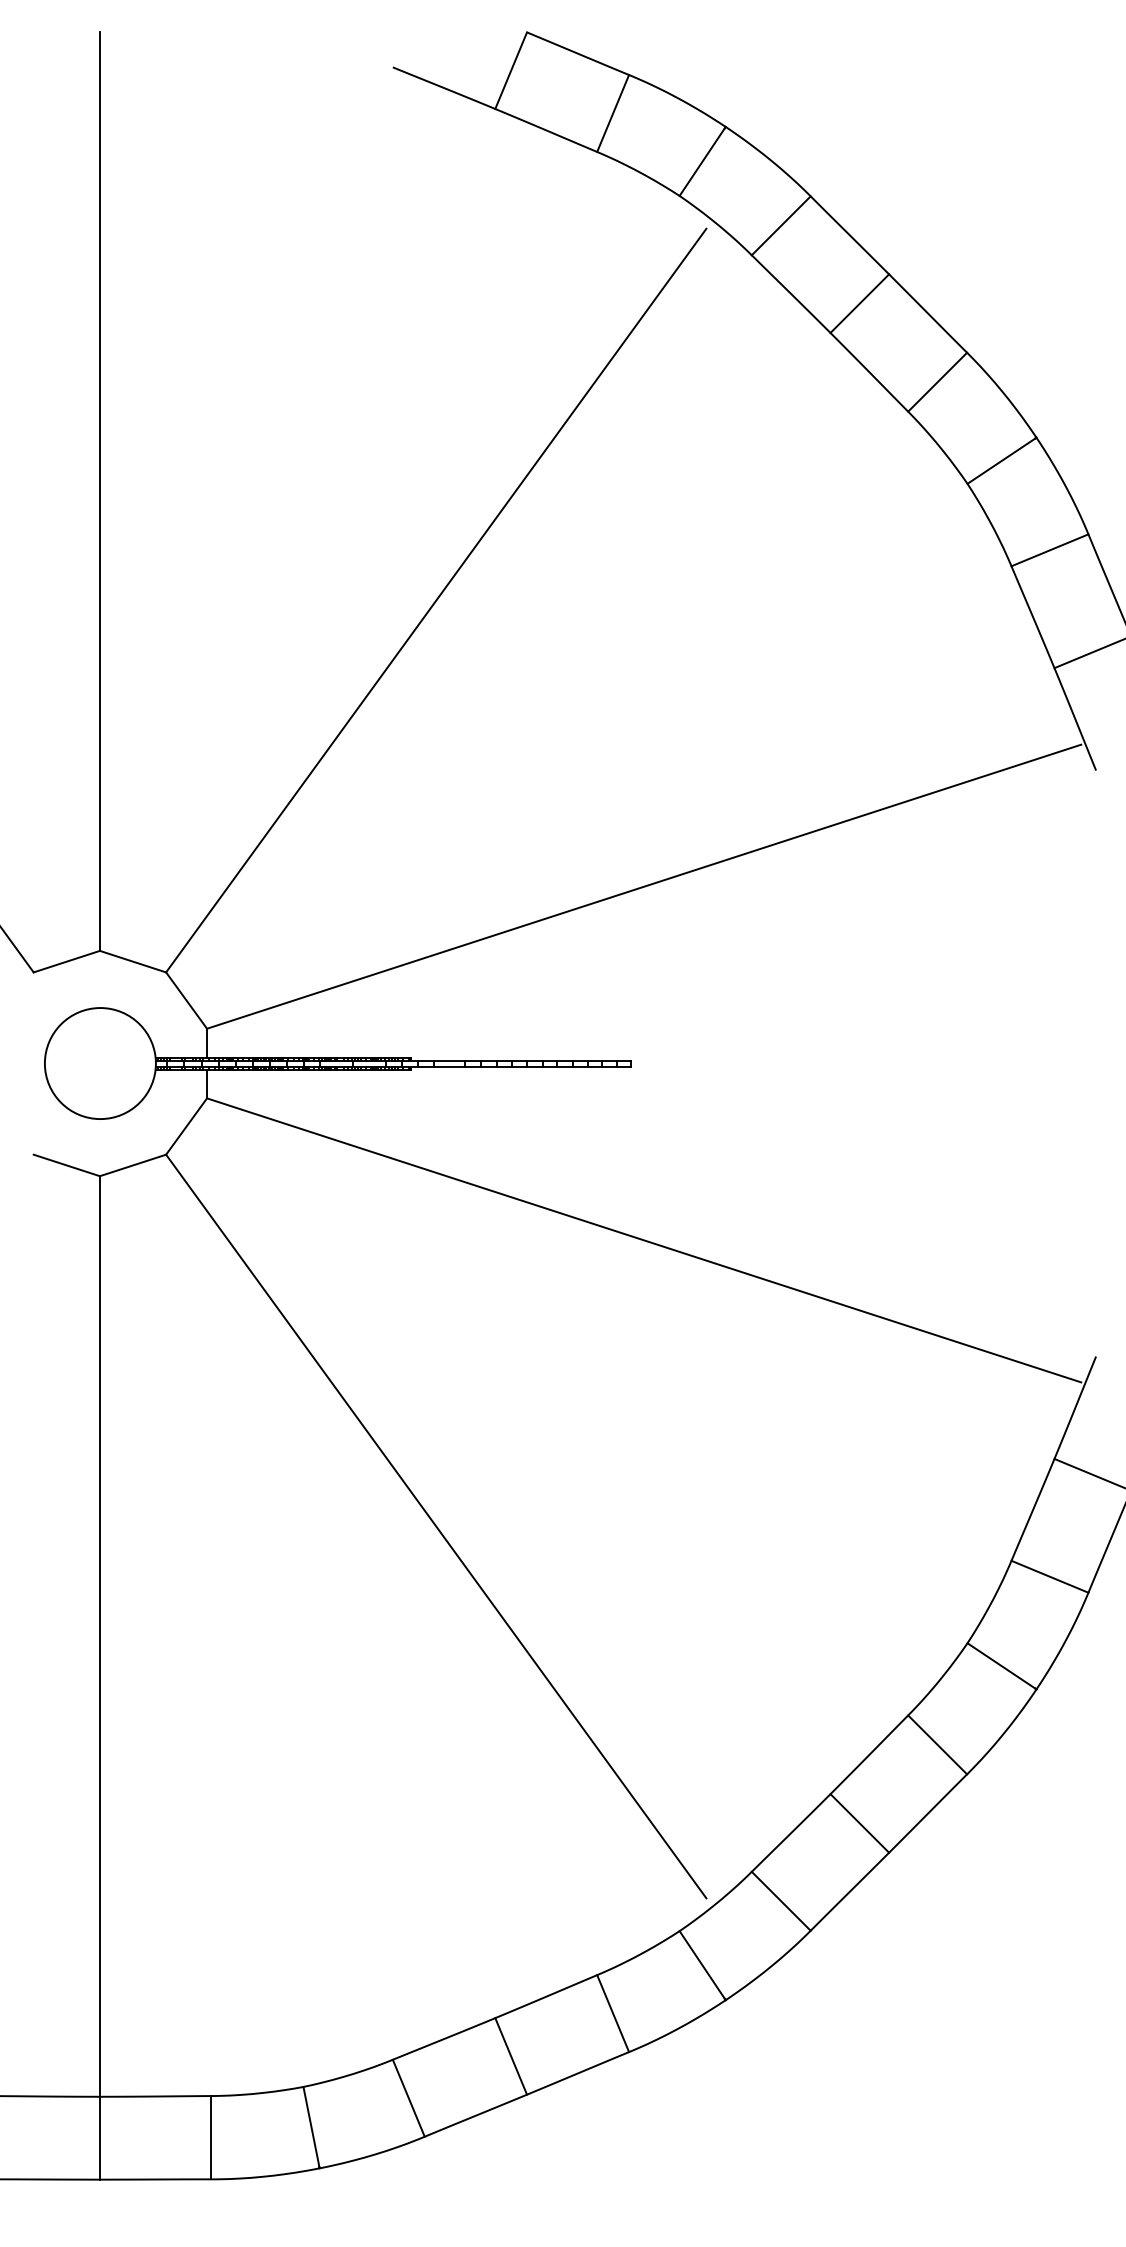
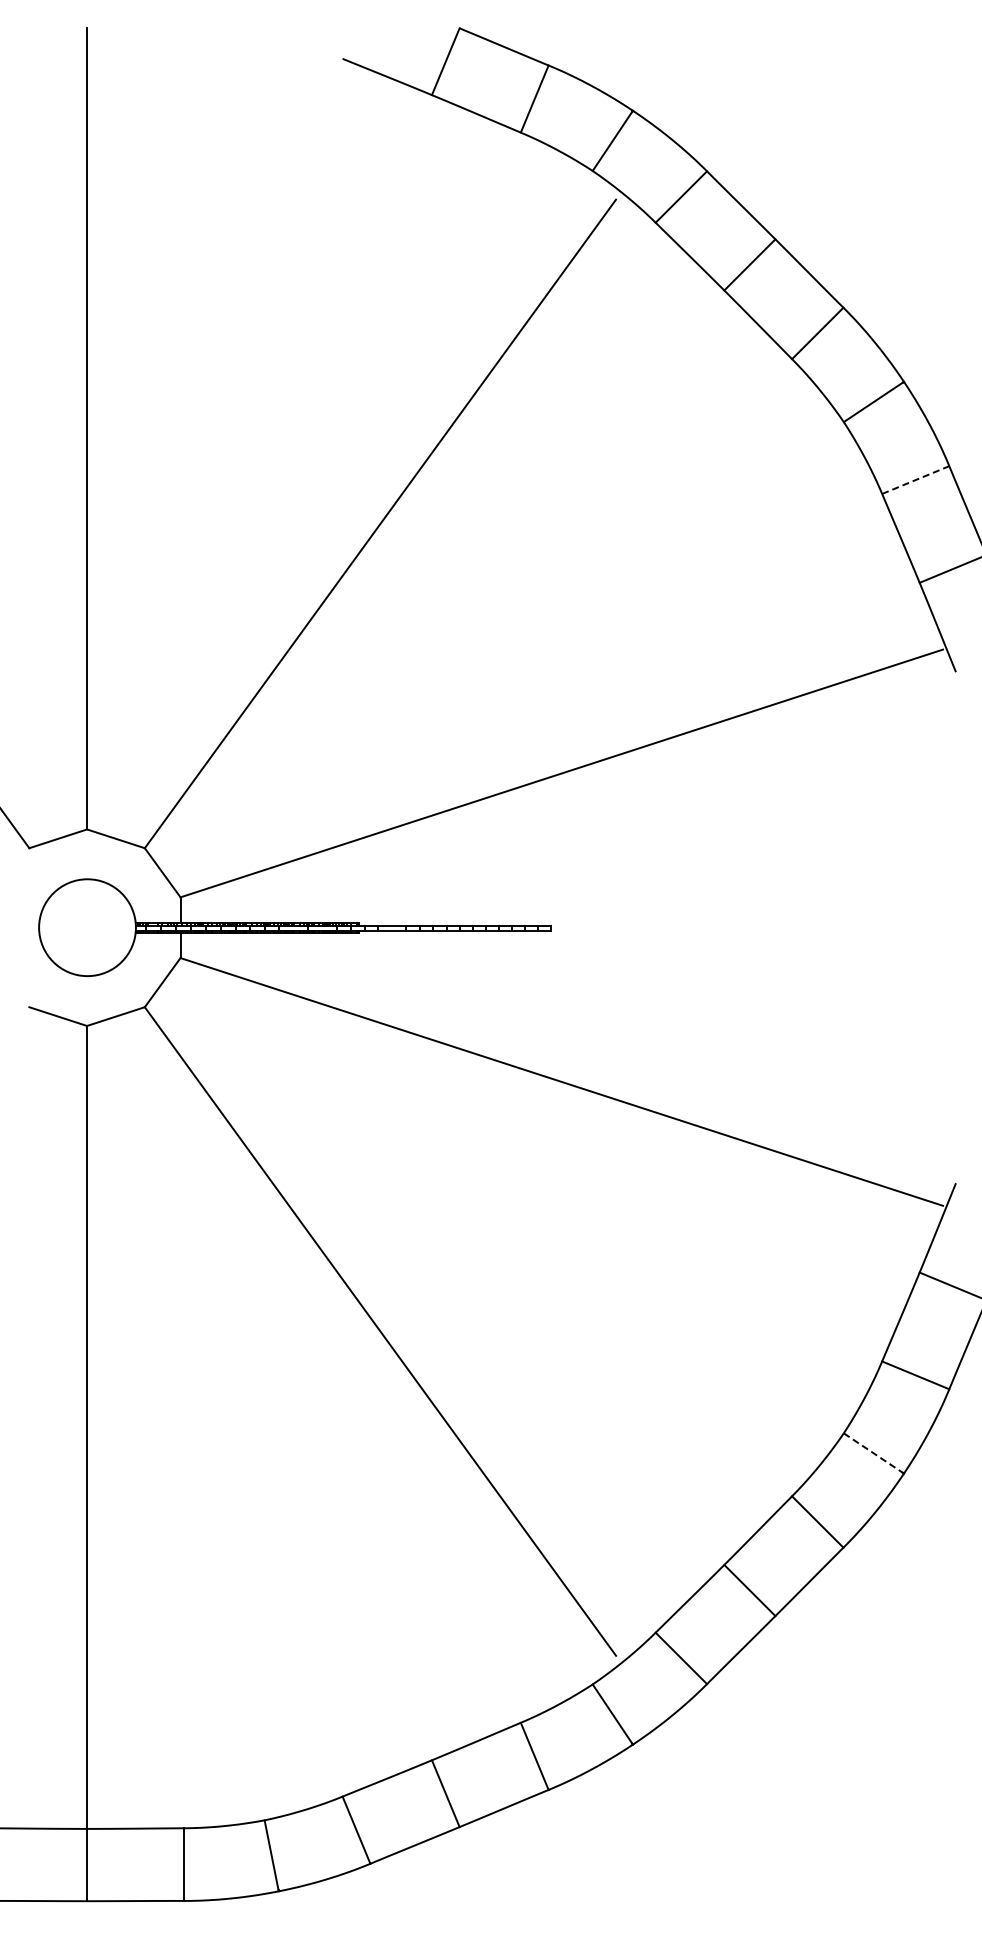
line: (1050, 549) -> (916, 479), solid -> dashed
line: (1001, 1666) -> (873, 1453), solid -> dashed

